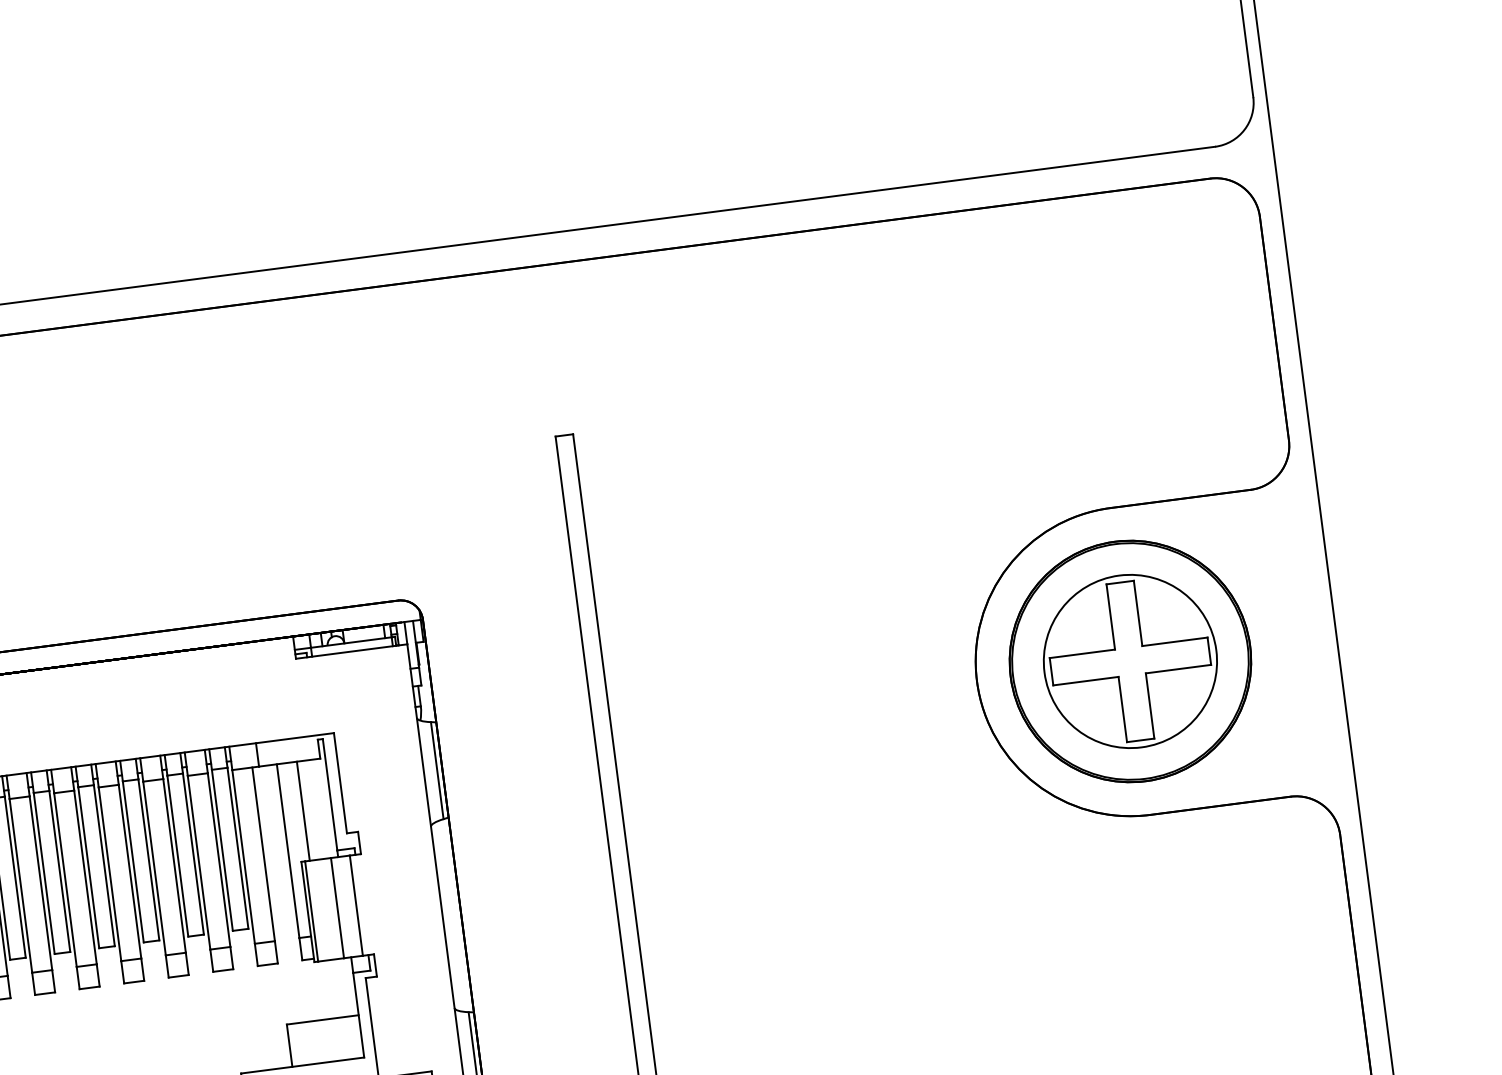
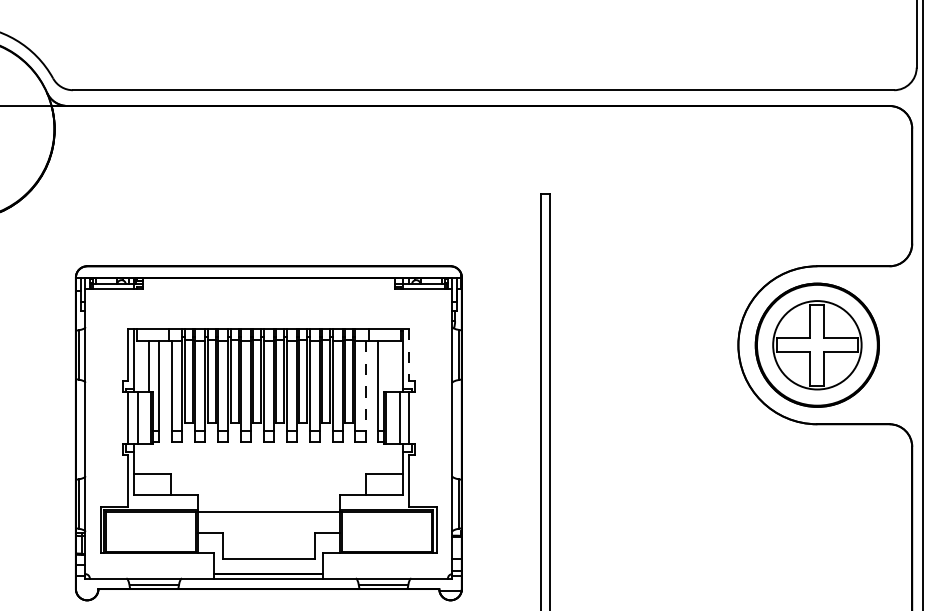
line: (340, 782) -> (409, 354), solid -> dashed
line: (302, 810) -> (388, 366), removed
line: (262, 853) -> (365, 385), solid -> dashed

